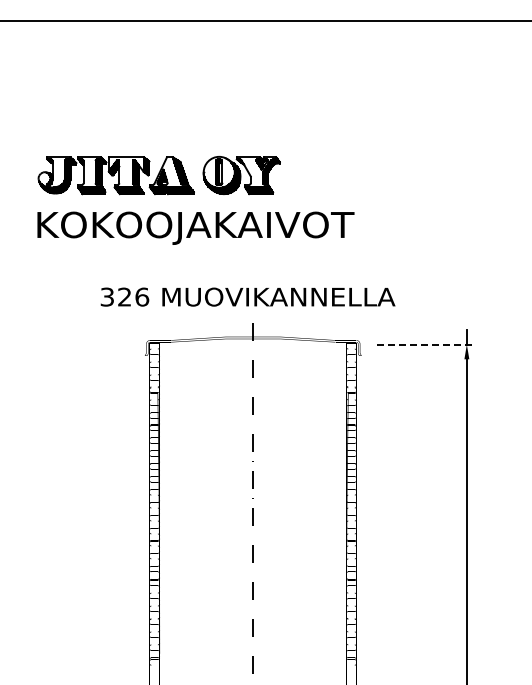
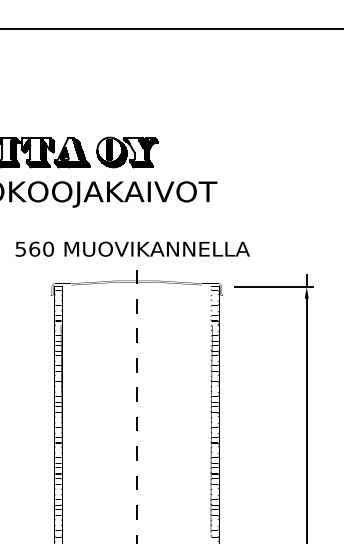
text: (125, 296) -> (35, 248), 326 -> 560
line: (425, 344) -> (273, 286), dashed -> solid

